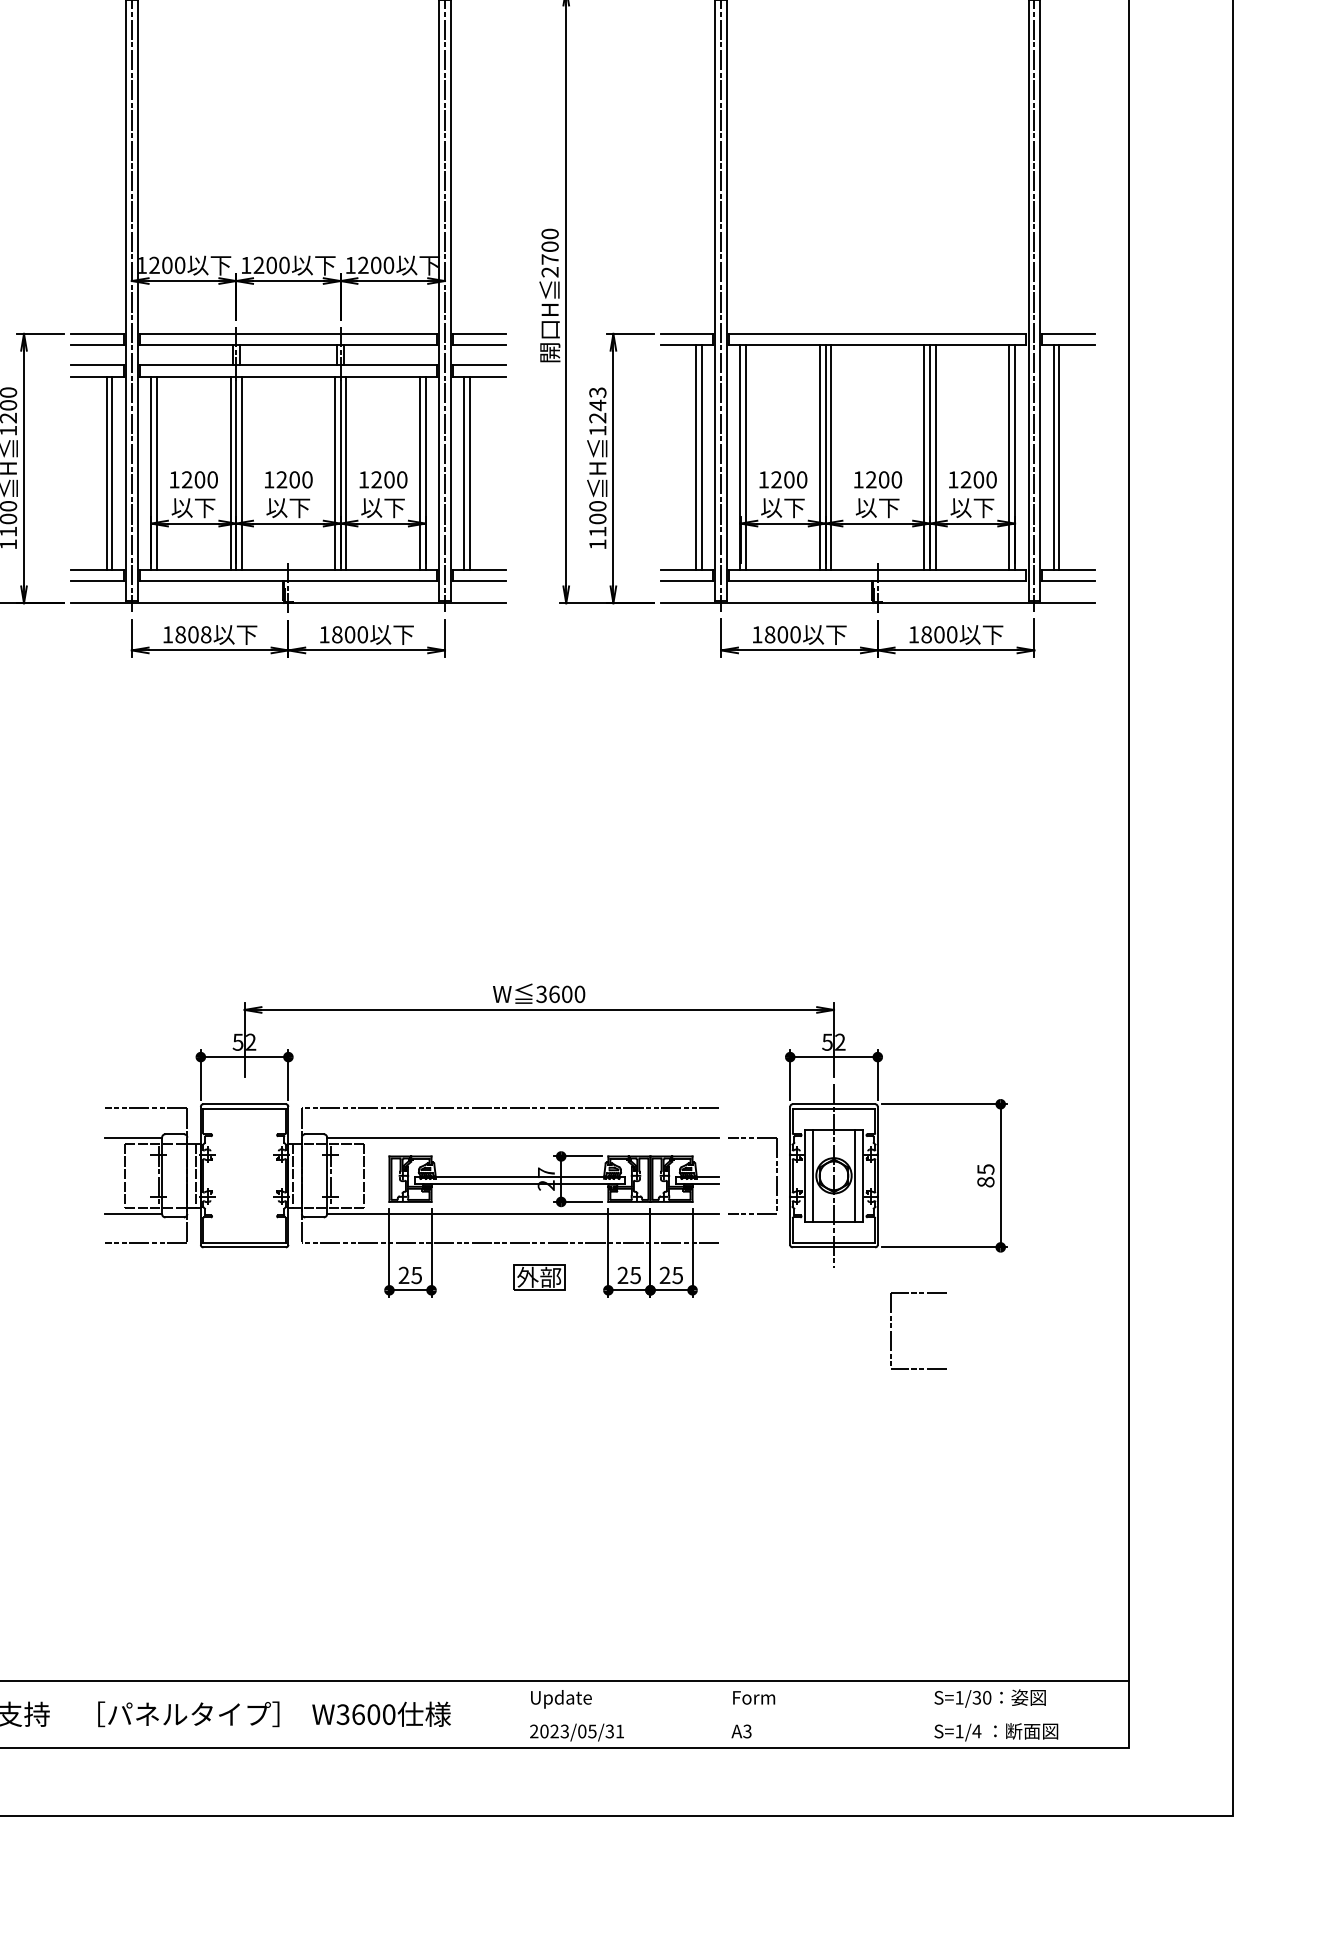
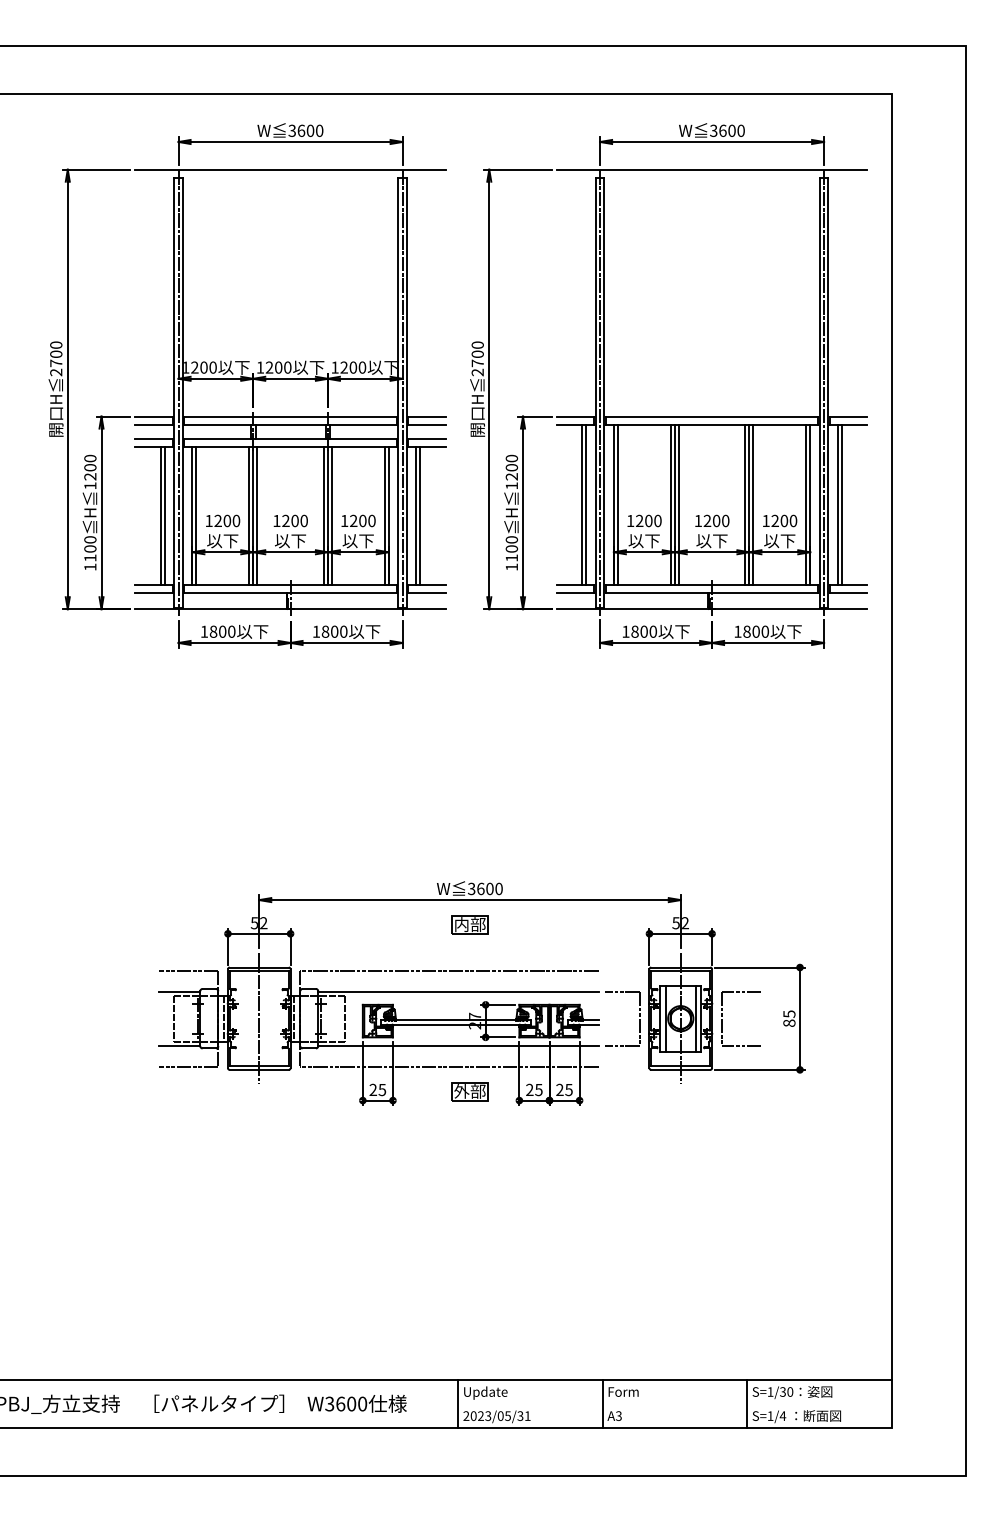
text: (597, 398) -> (511, 462), 1243 -> 1200
text: (205, 634) -> (231, 631), 1808 -> 1800
part: (538, 1044) -> (469, 924), added
line: (244, 1175) -> (259, 1018), added
part: (892, 1332) -> (722, 1019), moved
line: (521, 1713) -> (457, 1403), added
line: (724, 1713) -> (602, 1403), added
line: (927, 1713) -> (747, 1403), added

